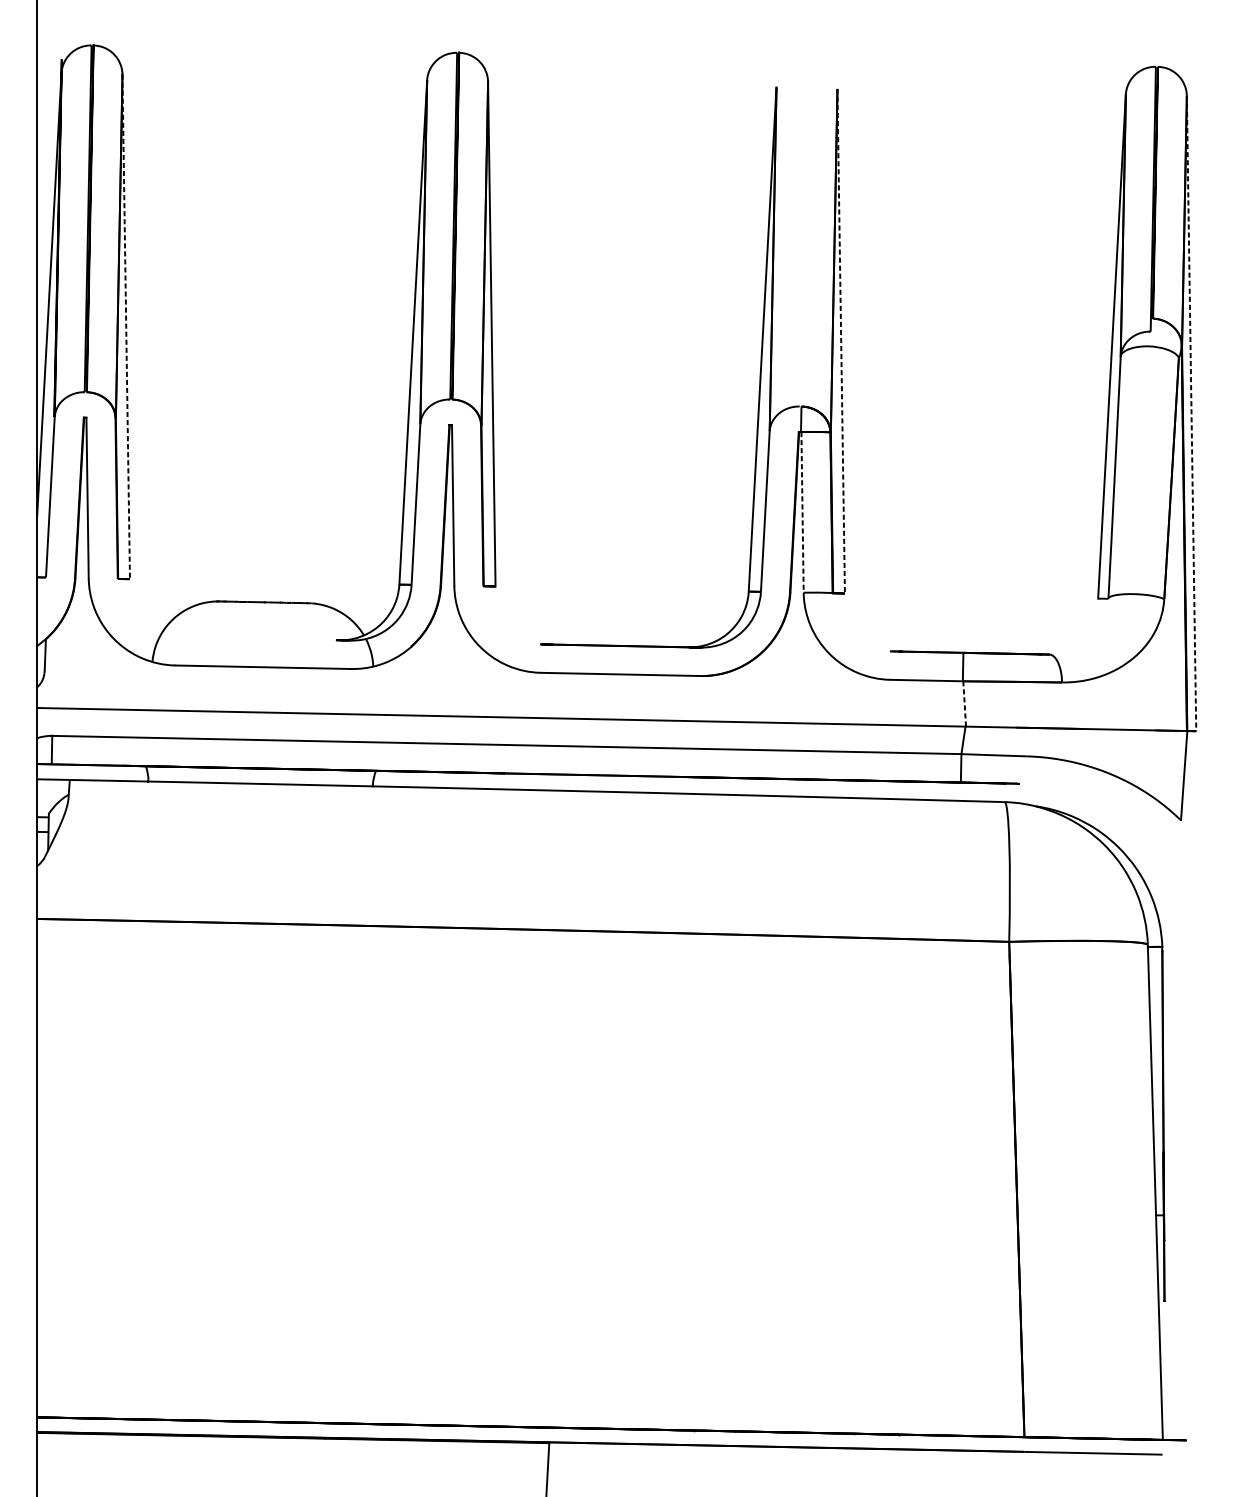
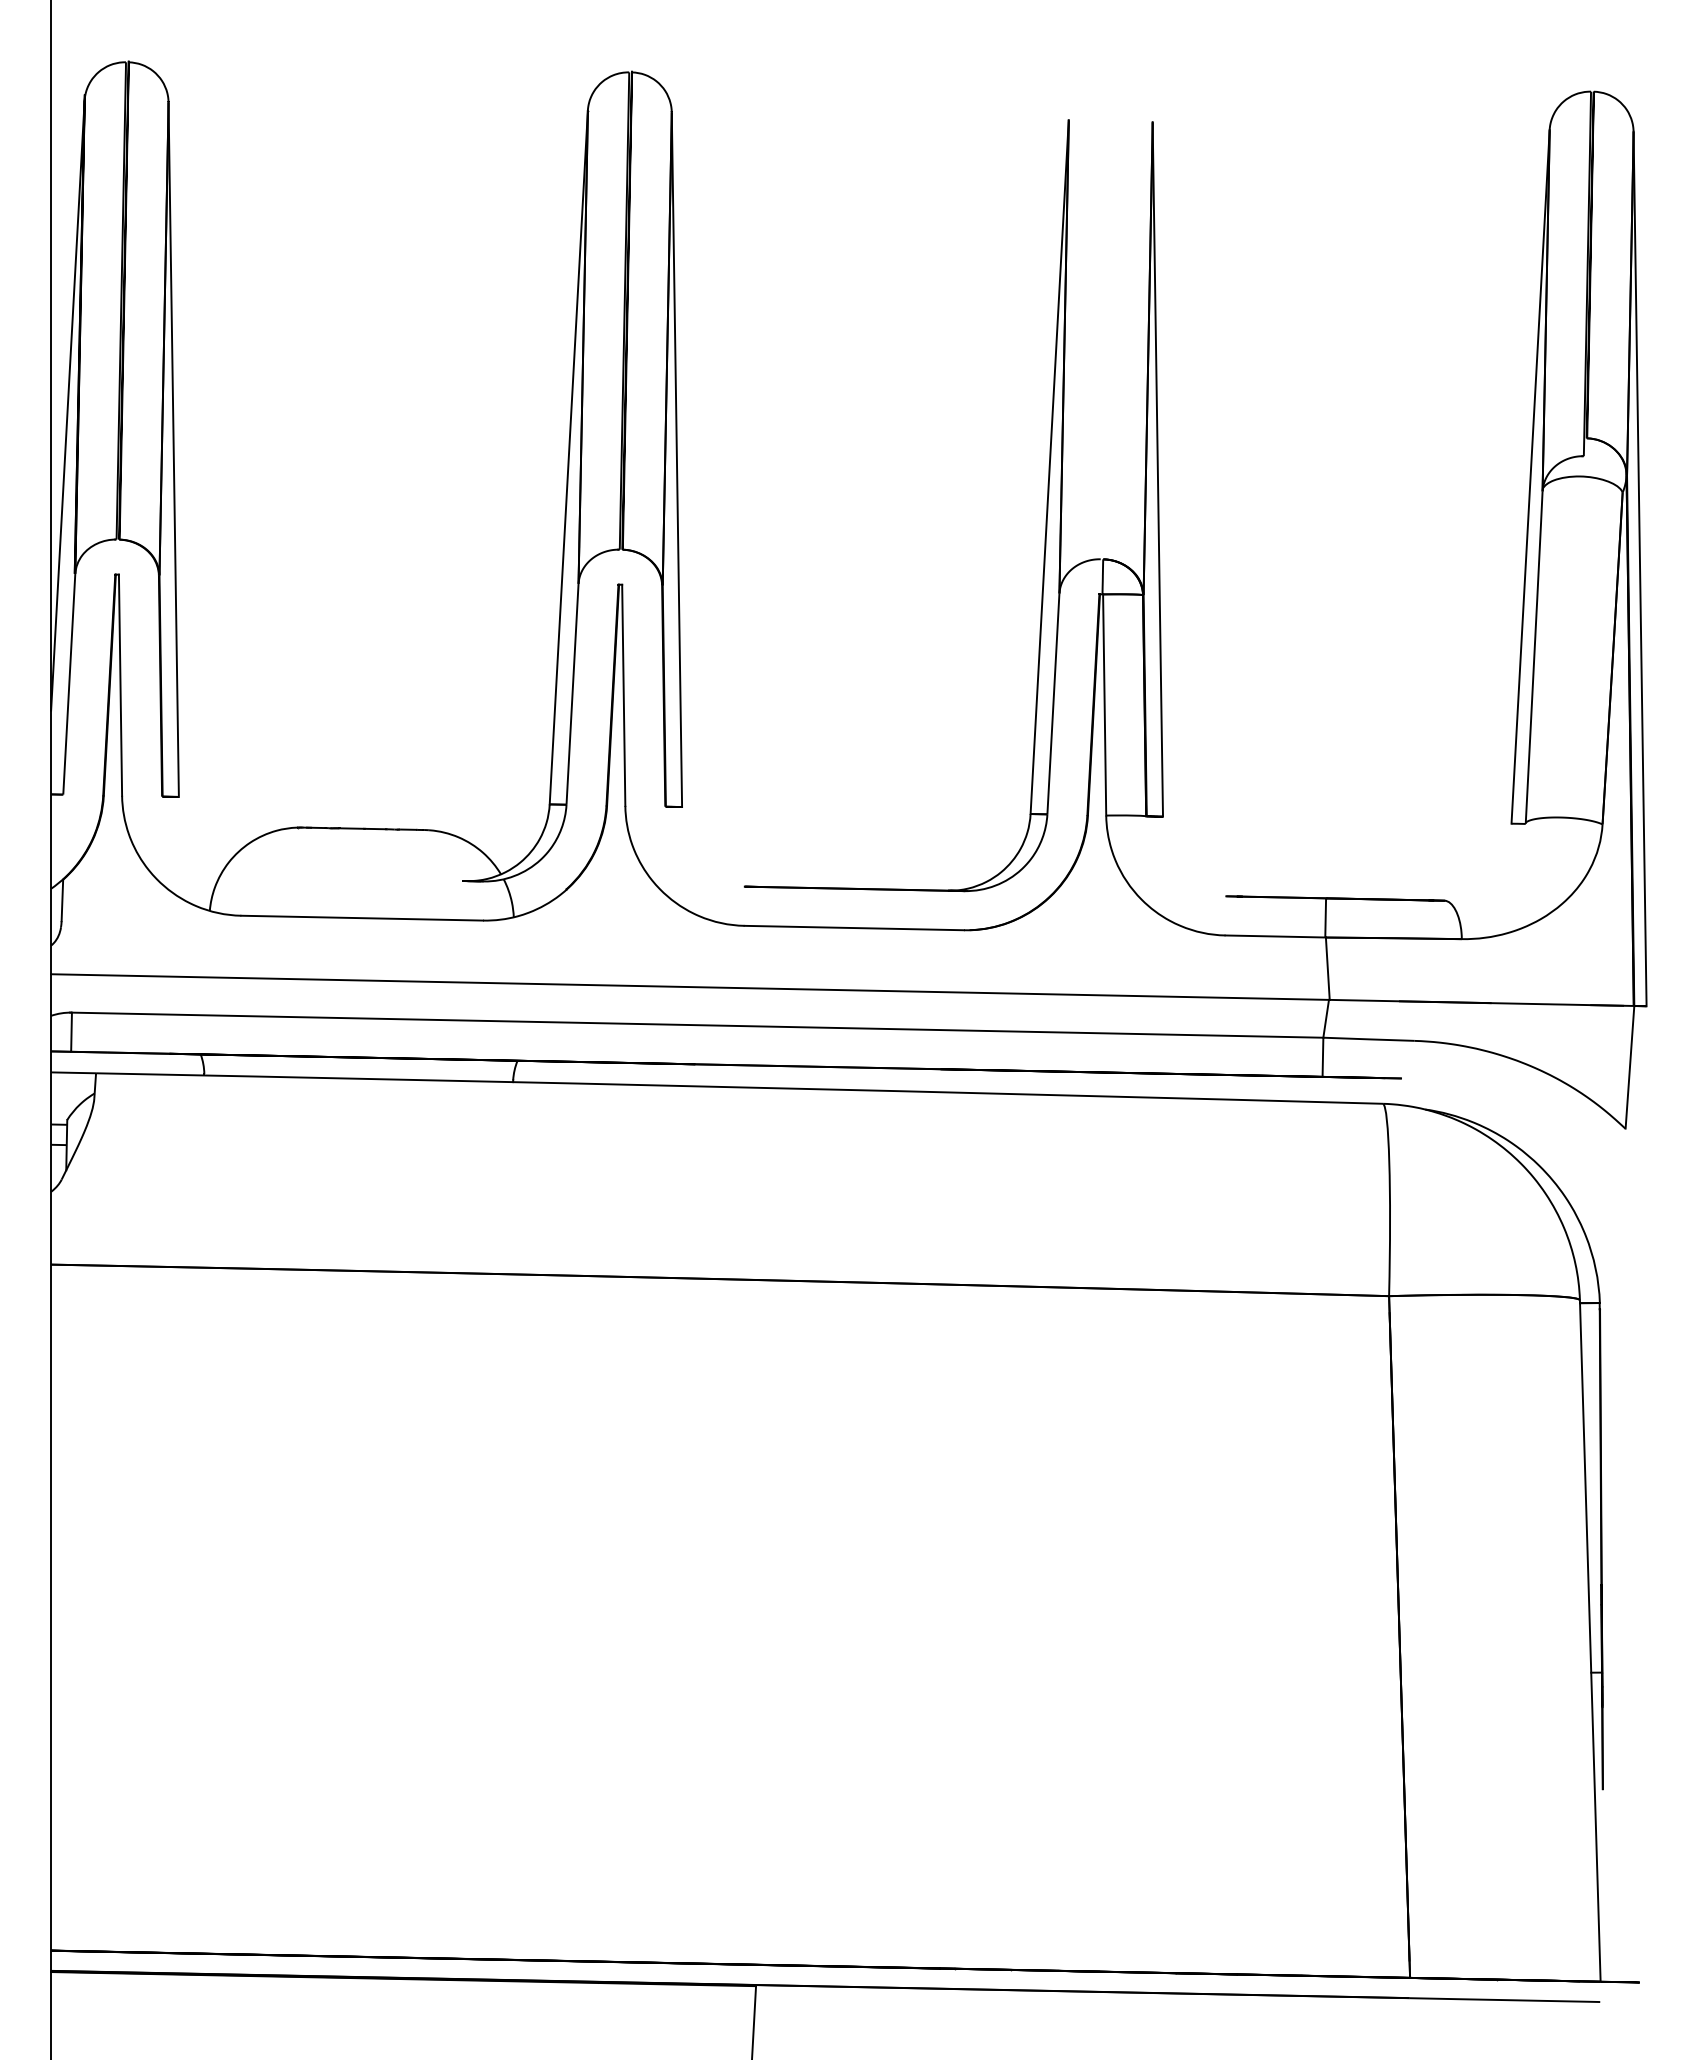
line: (126, 327) -> (173, 450), dashed -> solid
line: (840, 341) -> (1157, 469), dashed -> solid
line: (1191, 413) -> (1640, 569), dashed -> solid
line: (802, 512) -> (1104, 704), dashed -> solid
line: (964, 704) -> (1327, 969), dashed -> solid

